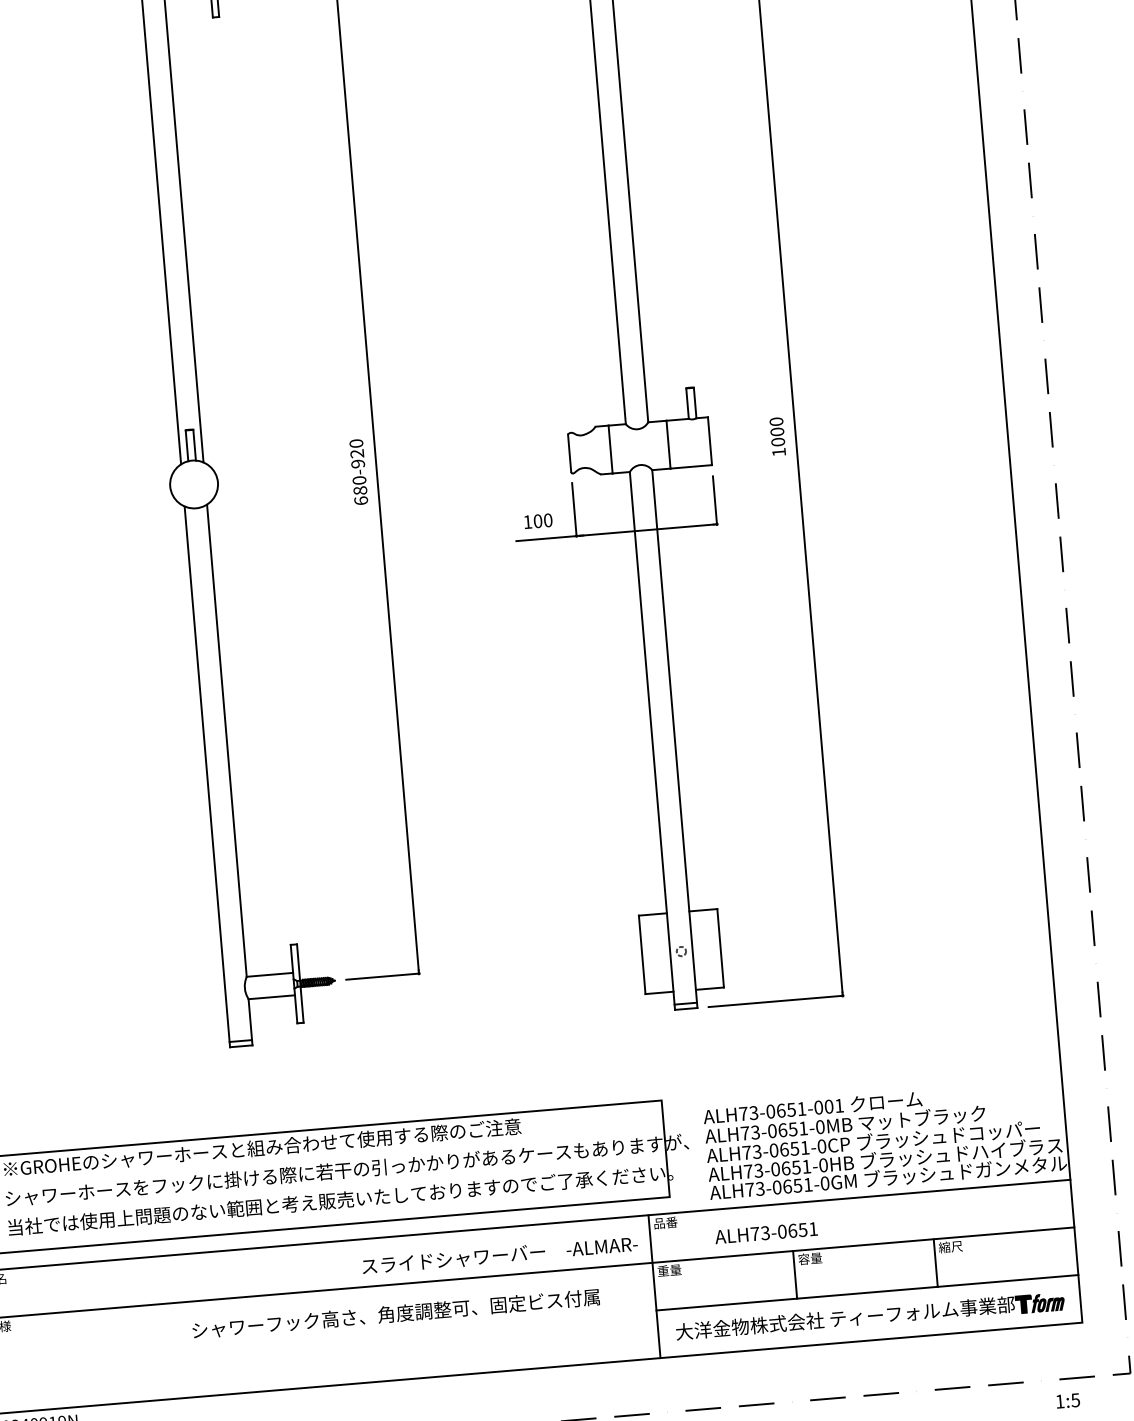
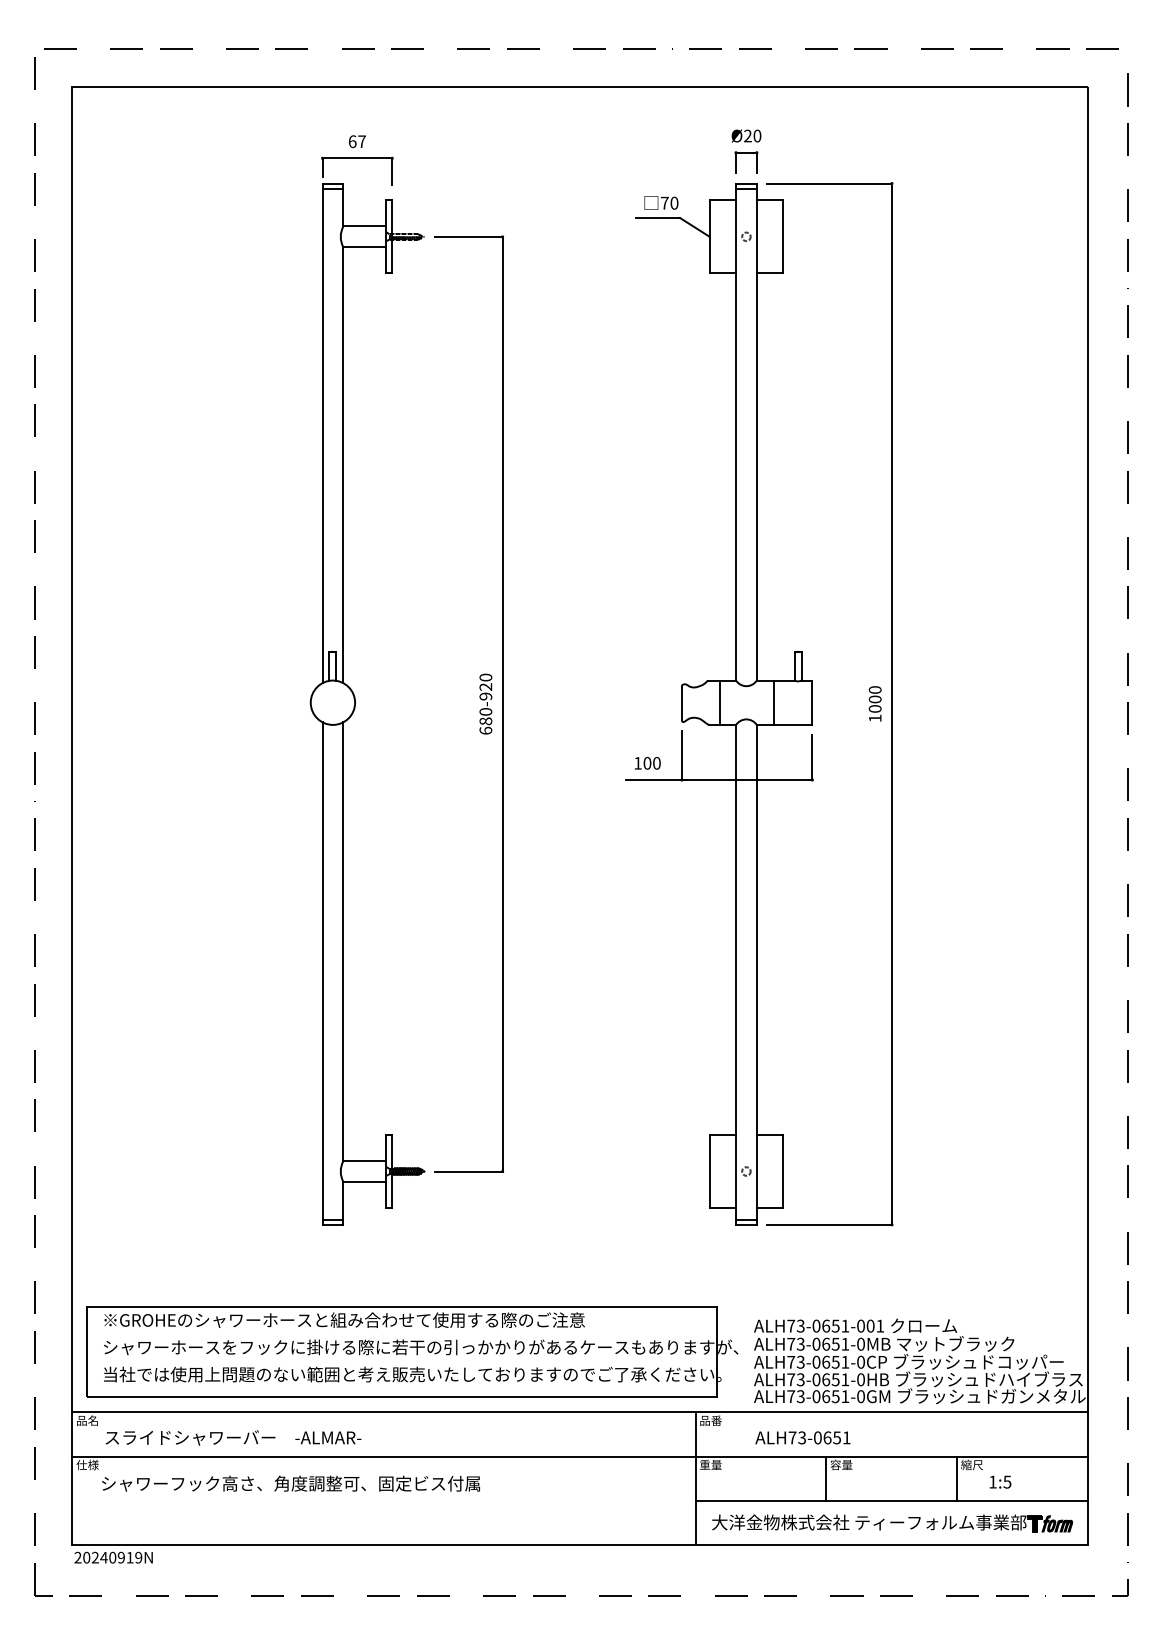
text: (499, 1255) -> (233, 1437), moved
text: (395, 1313) -> (290, 1483), moved
text: (1068, 1400) -> (1000, 1481), moved

